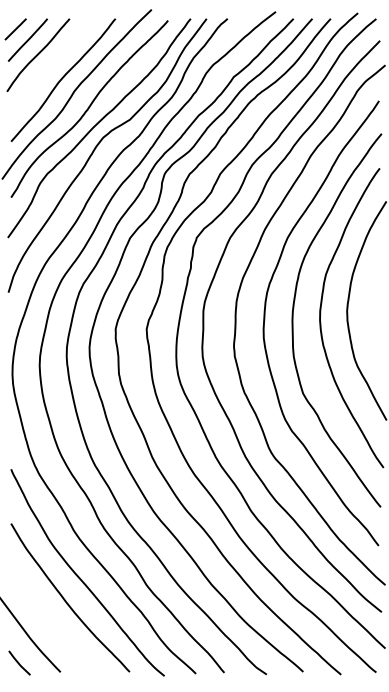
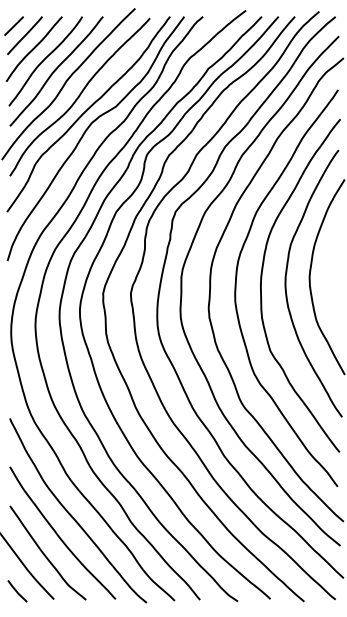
curve: (50, 67) -> (45, 60), added
curve: (51, 622) -> (45, 555), added

